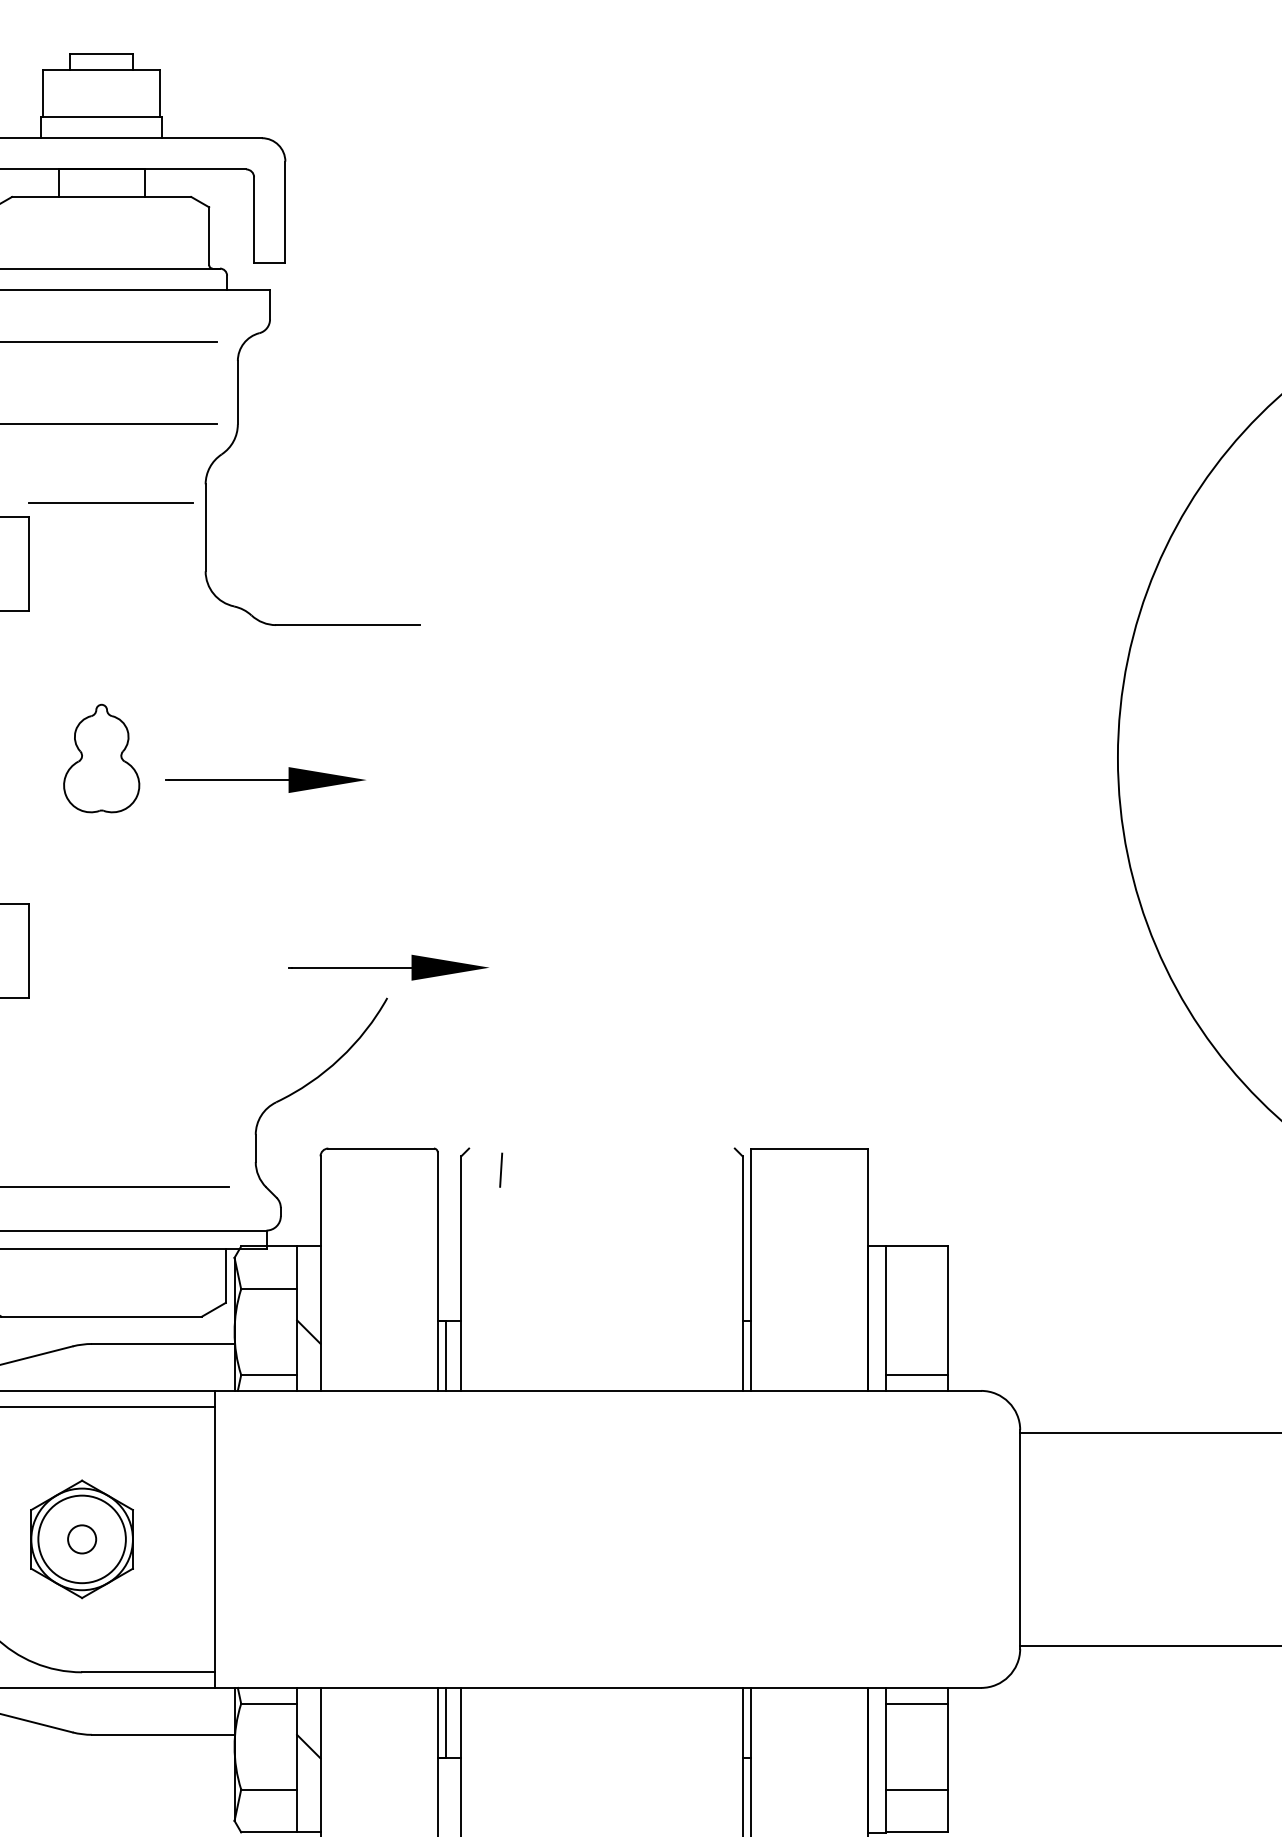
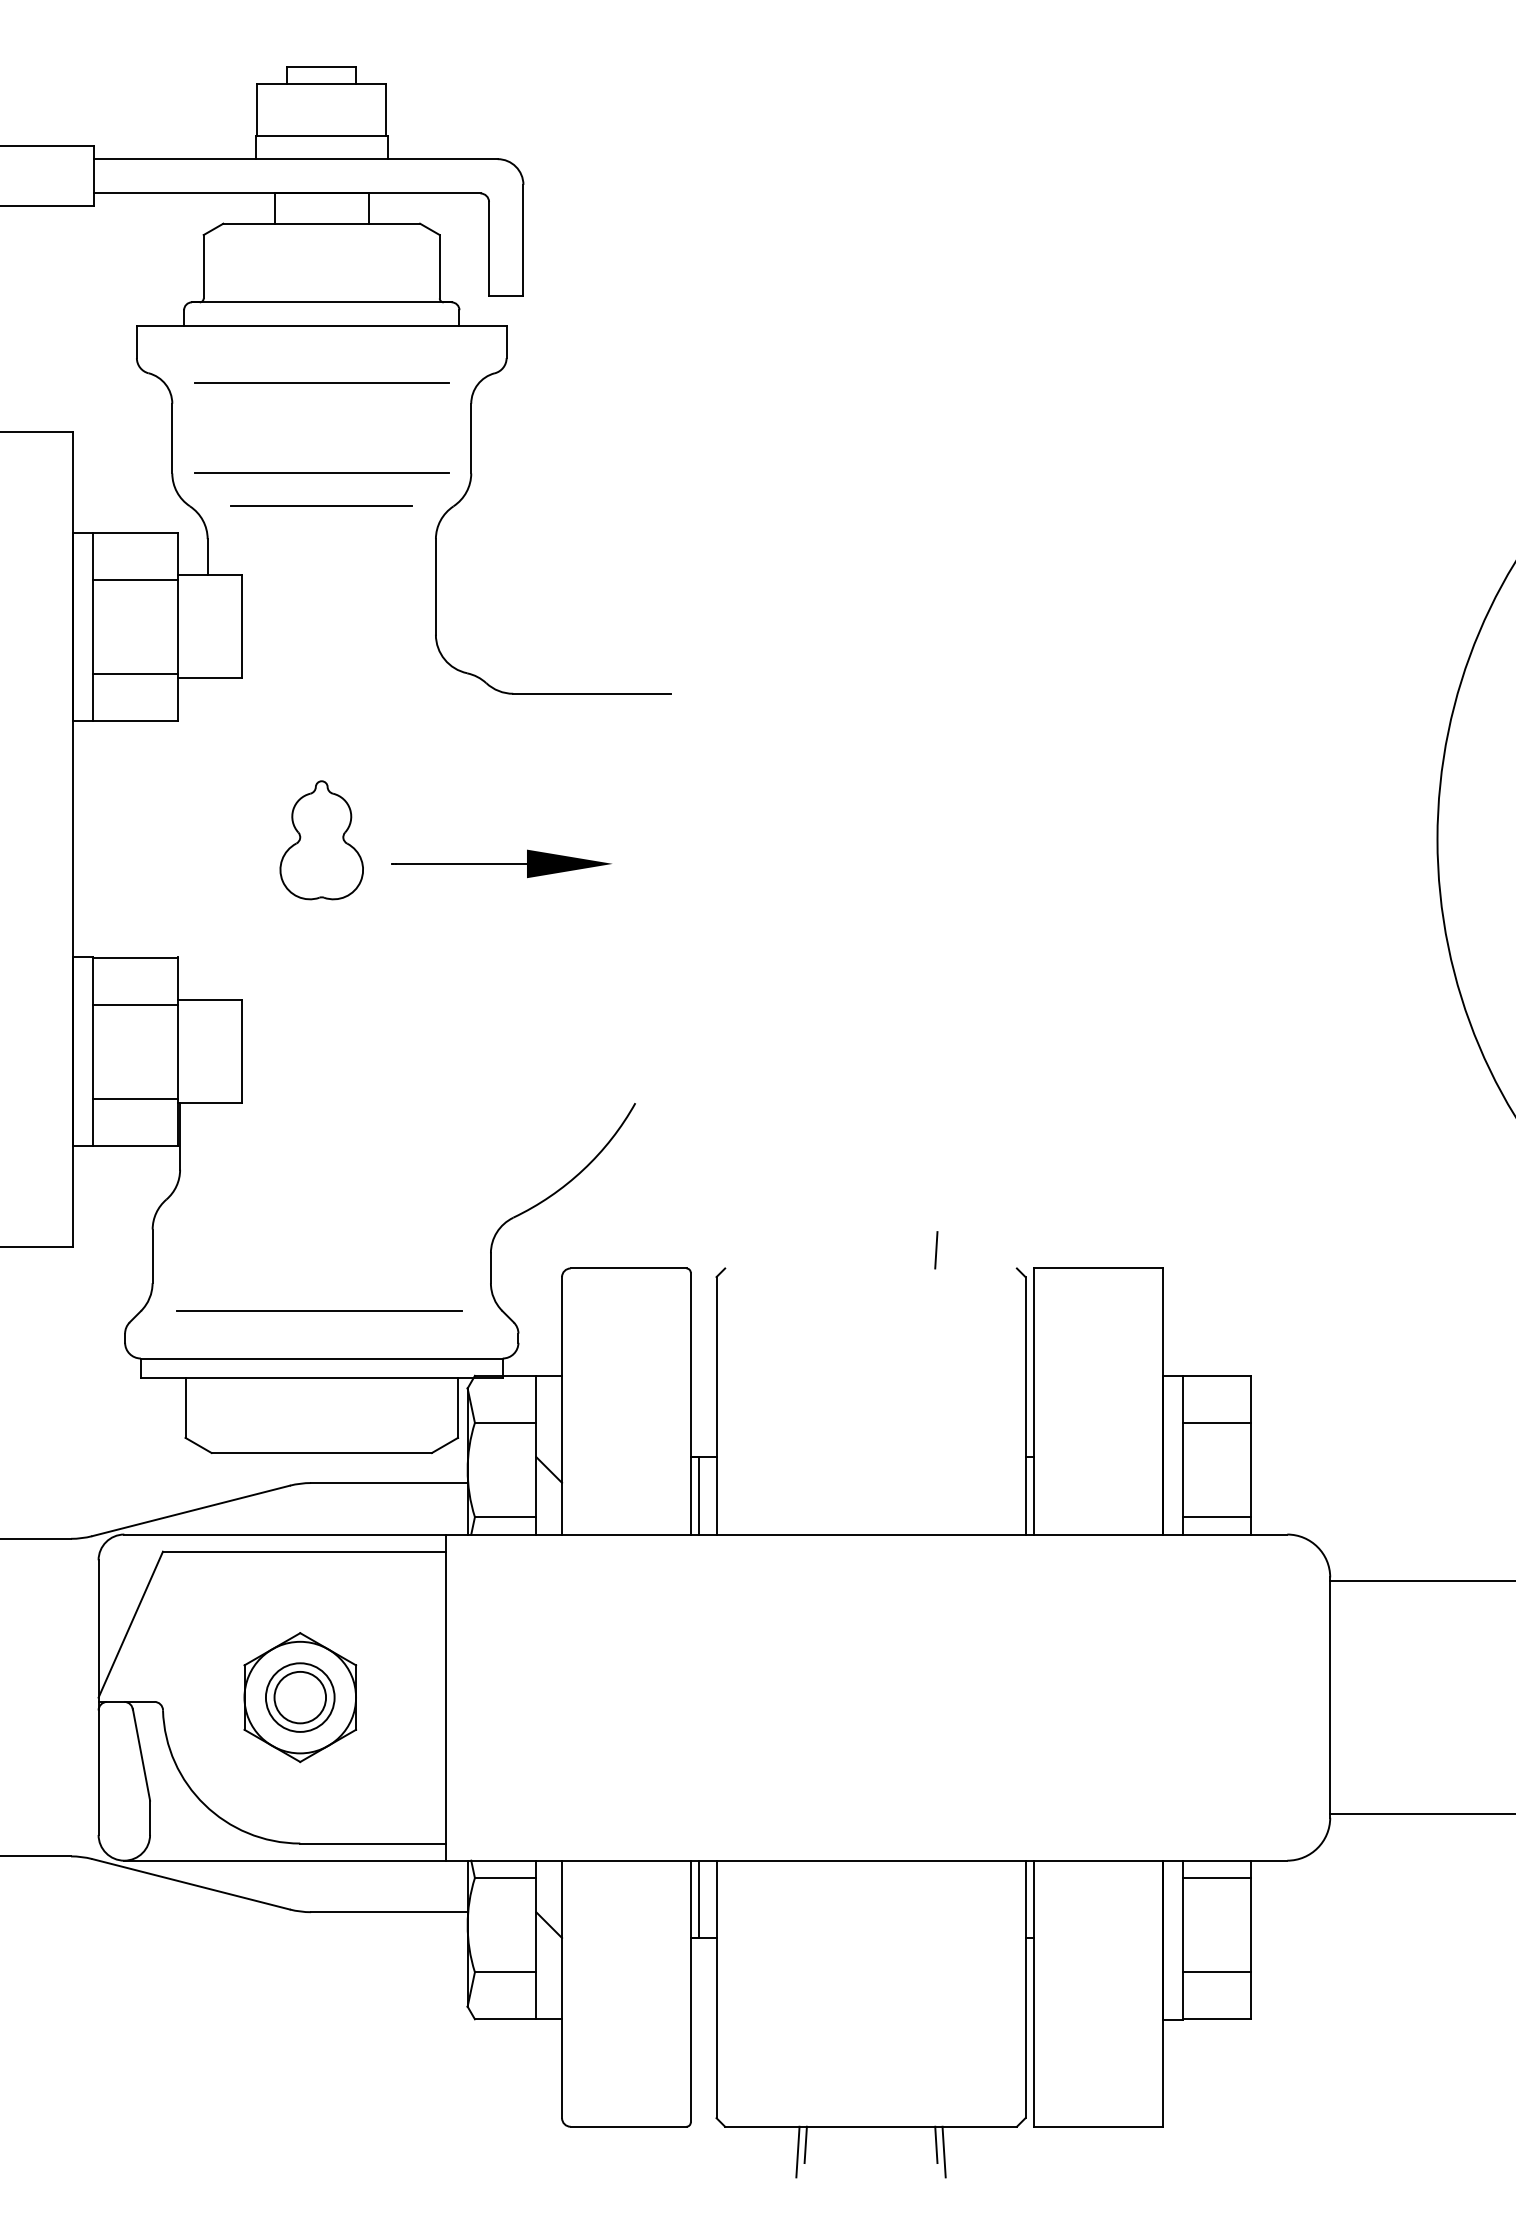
line: (110, 501) -> (321, 505), moved
part: (388, 967) -> (636, 1069), removed
line: (501, 1170) -> (936, 1250), moved
line: (916, 1288) -> (1216, 1422), added
circle: (81, 1539) -> (299, 1697), size x0.71
circle: (82, 1539) -> (300, 1697), size x1.67

